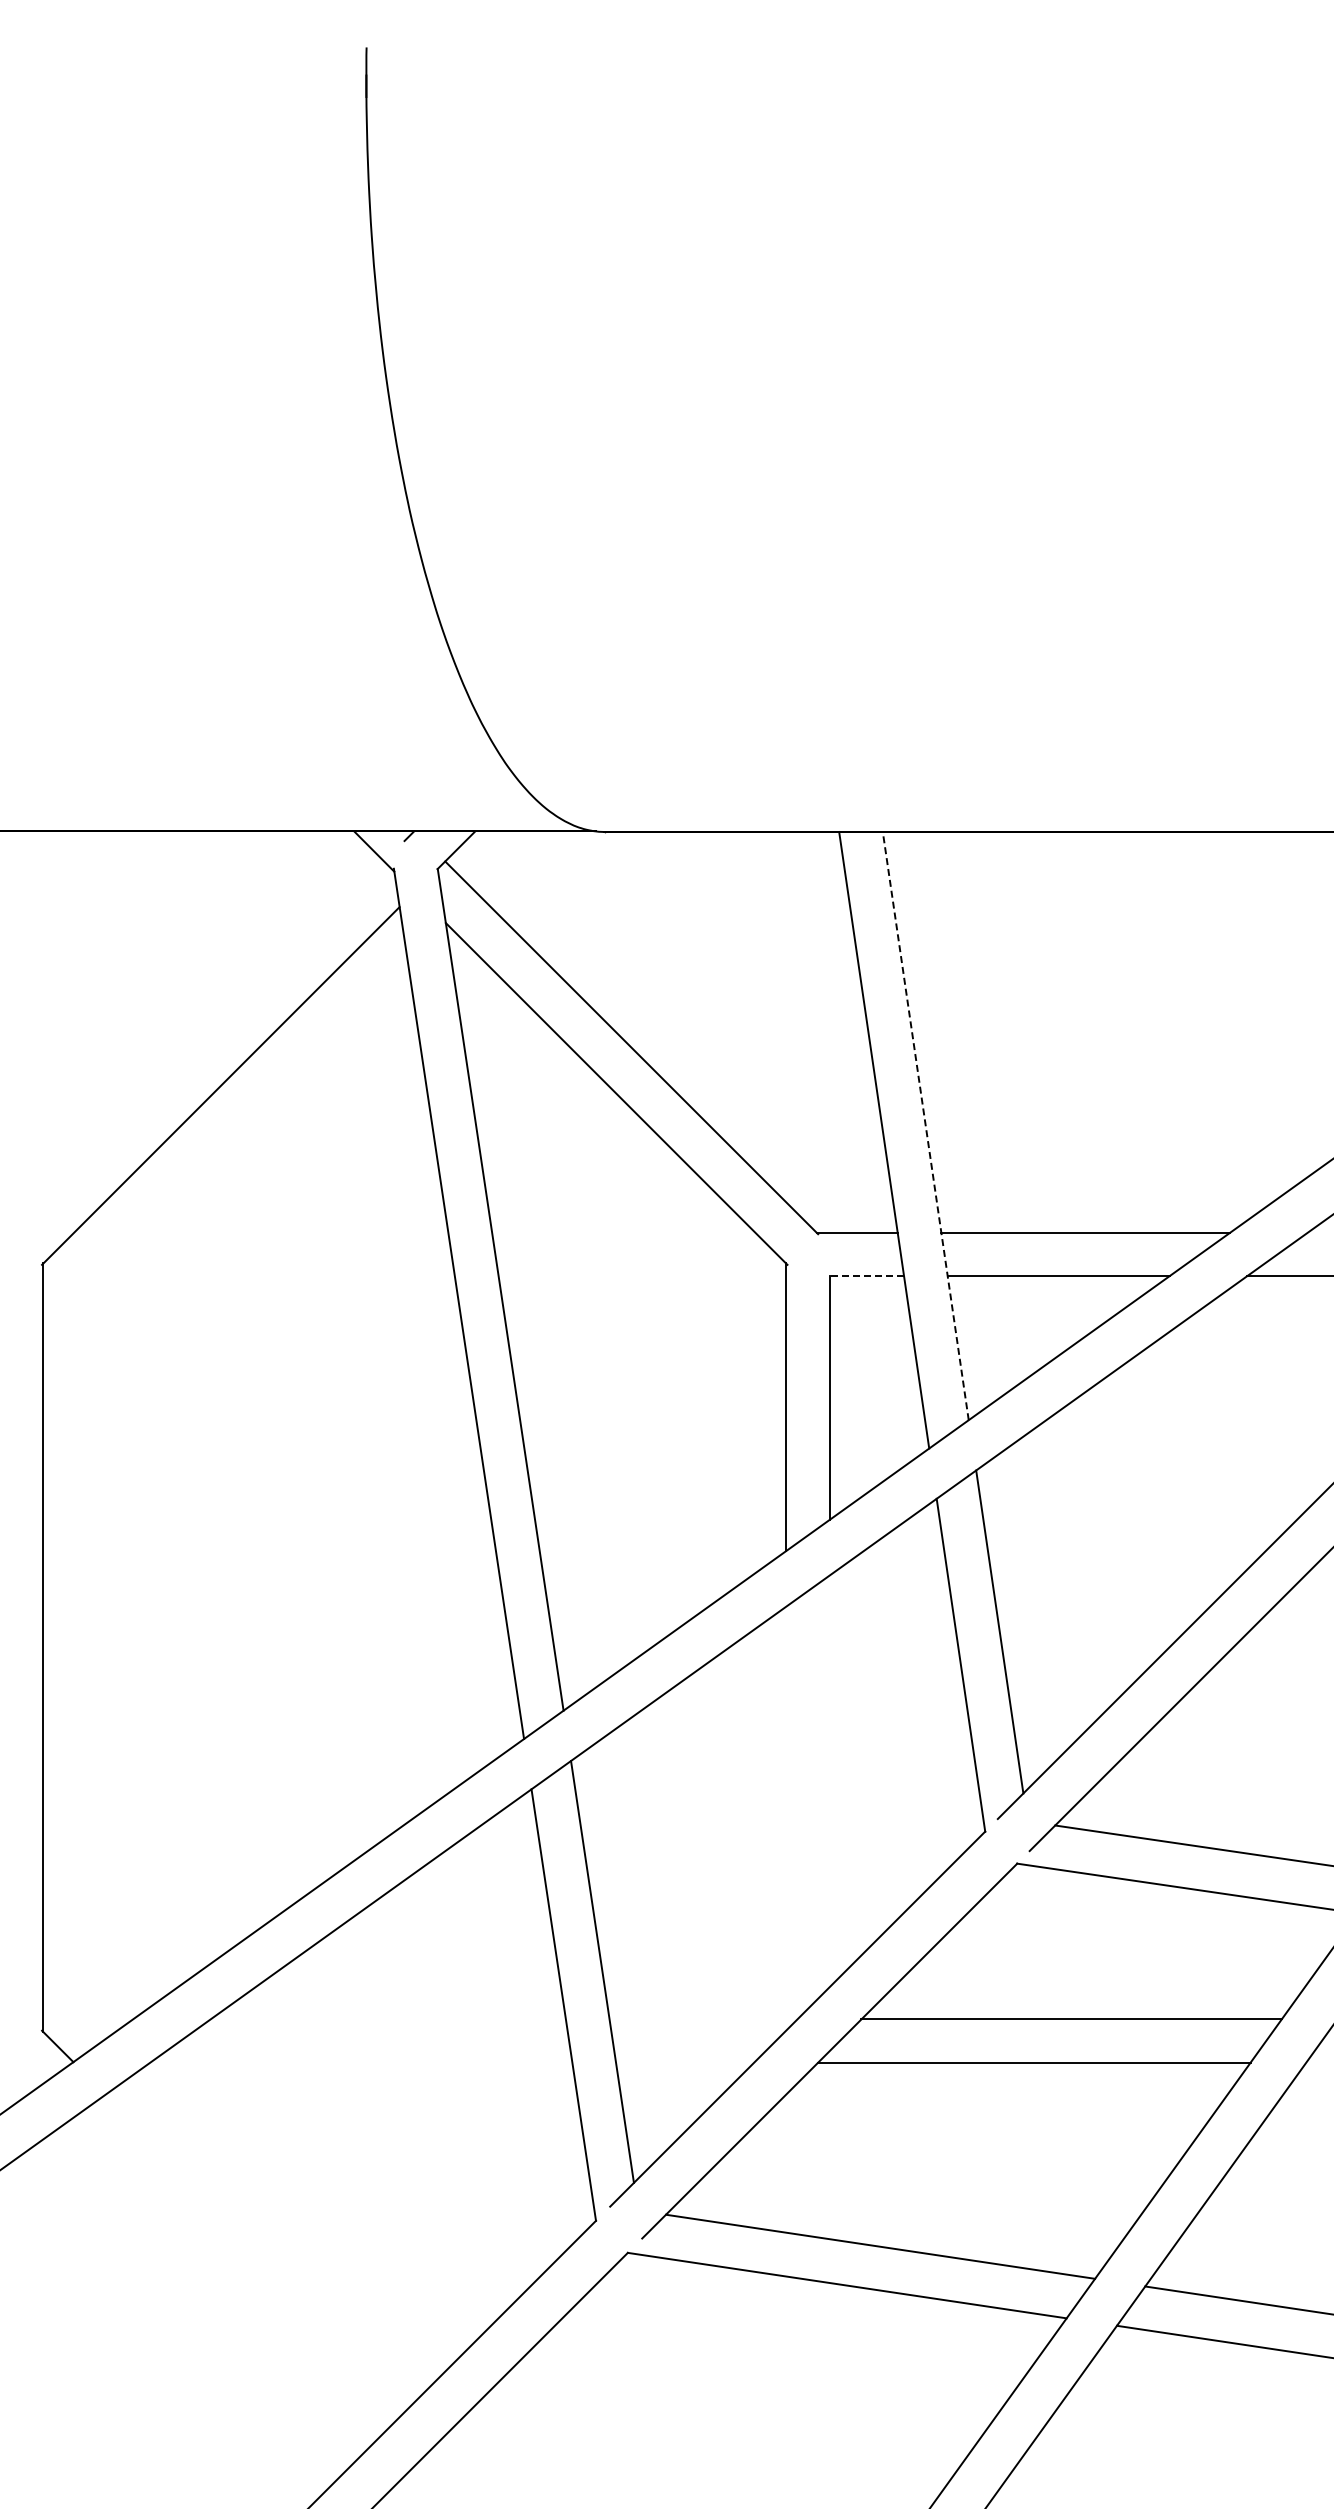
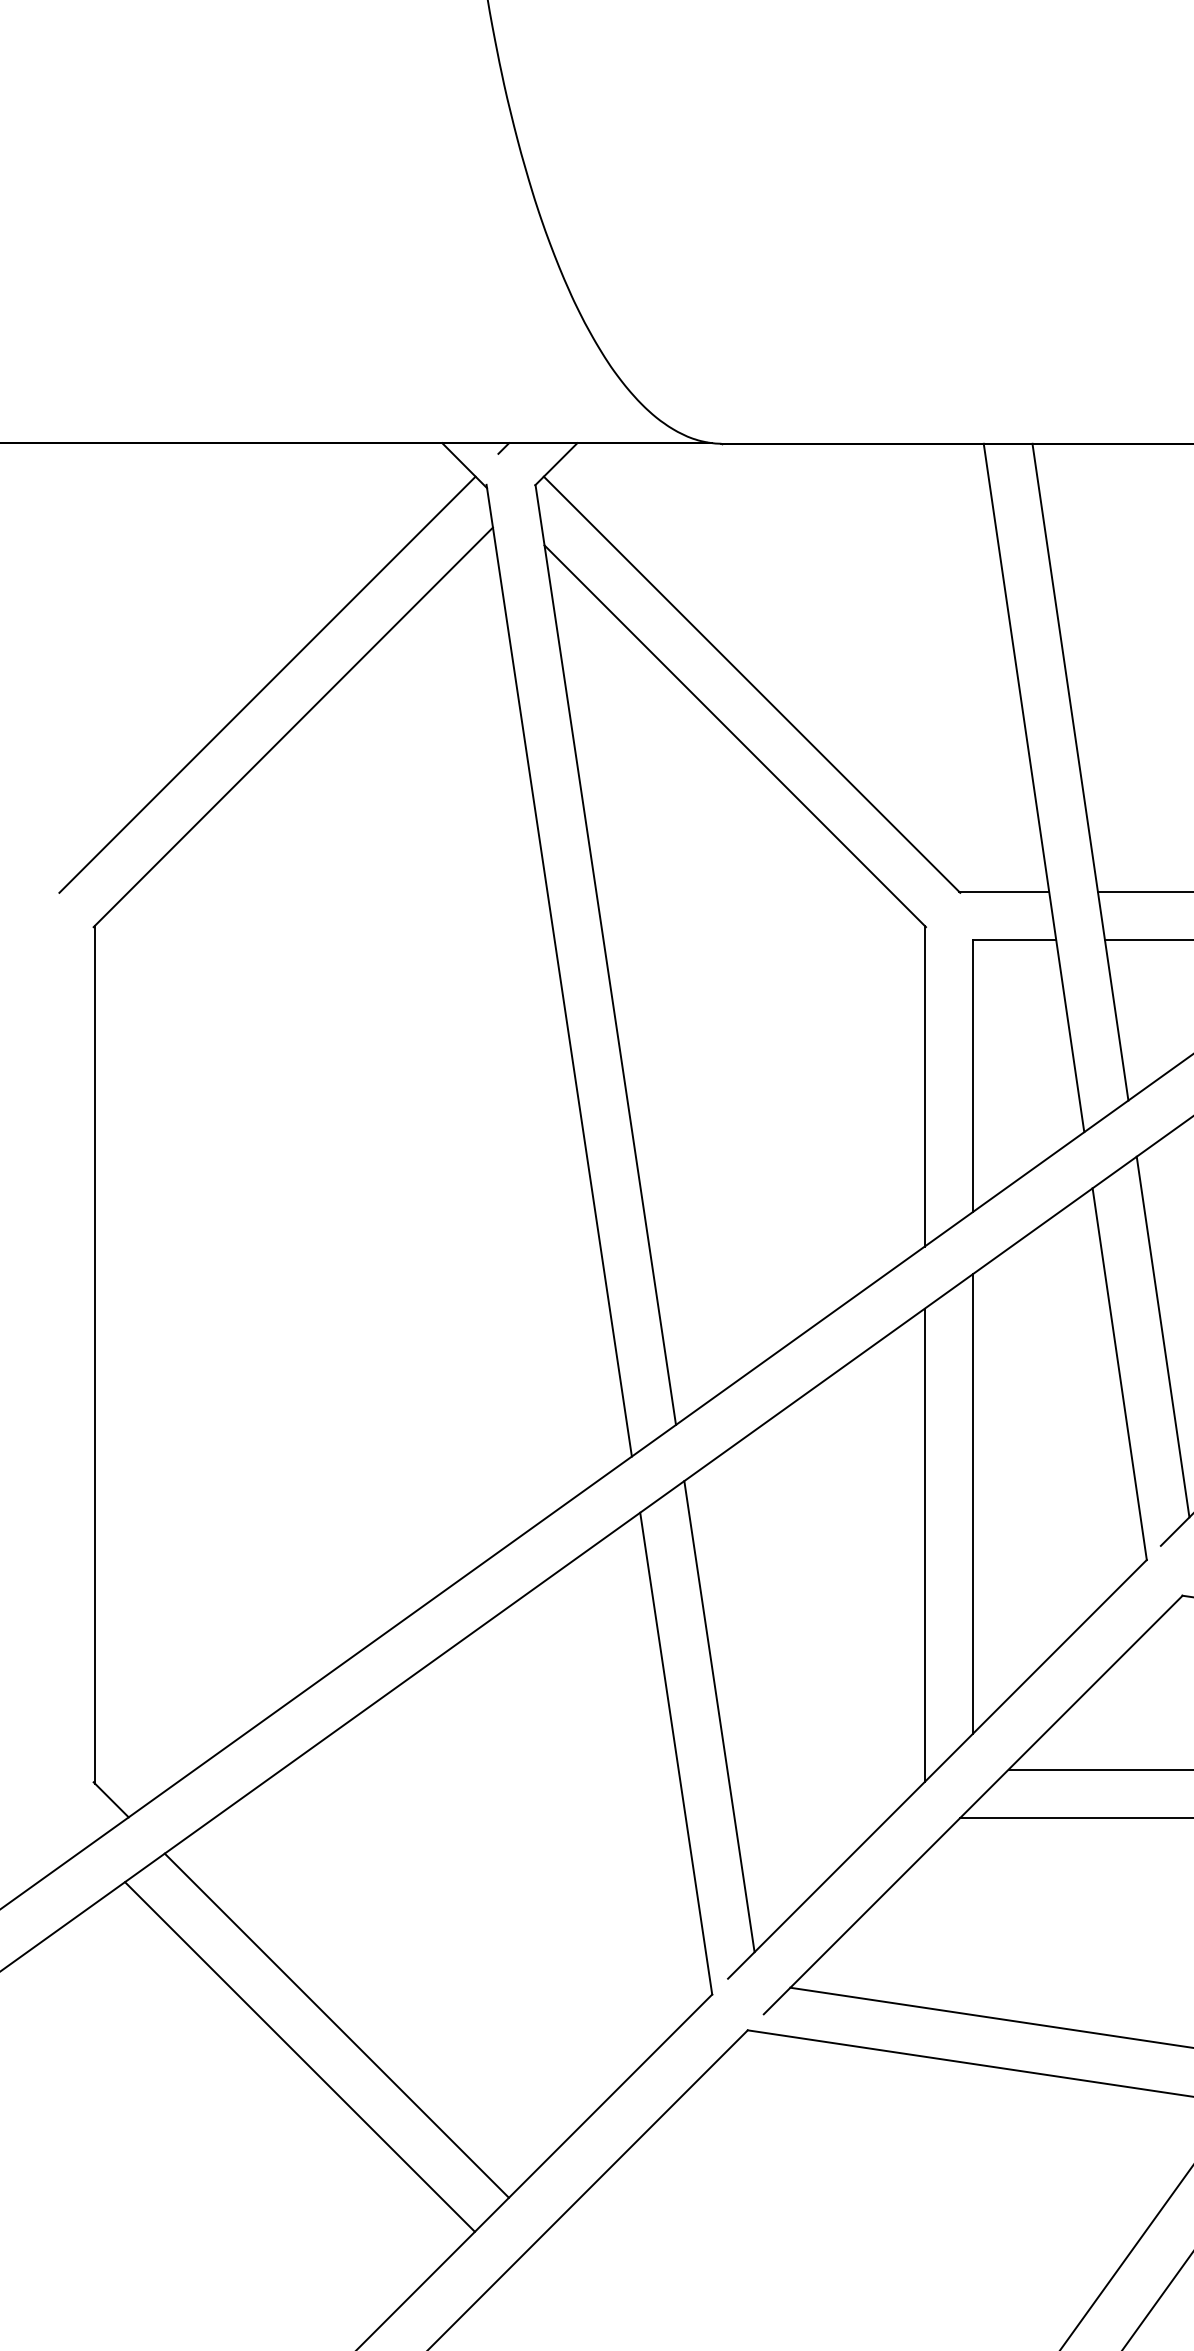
line: (197, 1047) -> (267, 684), added
line: (925, 1125) -> (1080, 771), dashed -> solid
line: (866, 1276) -> (1014, 940), dashed -> solid
line: (829, 1781) -> (972, 1503), added
line: (786, 1818) -> (924, 1545), added
line: (259, 2248) -> (336, 2025), added
line: (226, 2276) -> (299, 2056), added

